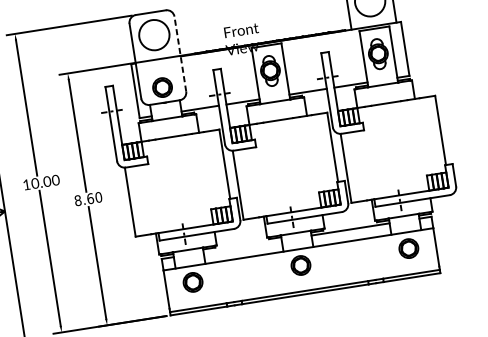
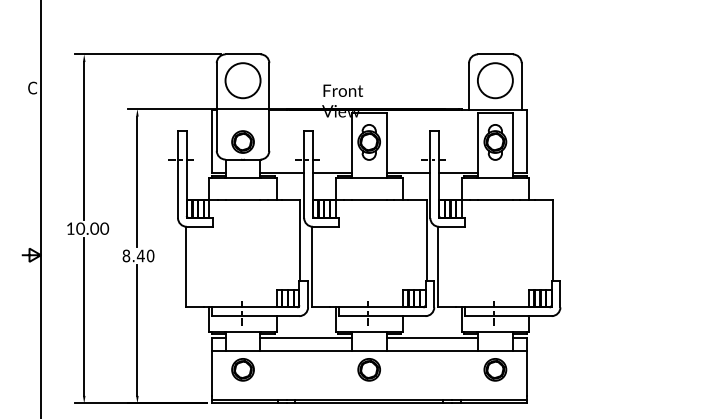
line: (180, 53) -> (269, 106), dashed -> solid
text: (90, 198) -> (140, 255), 8.60 -> 8.40
line: (242, 246) -> (305, 337), added

